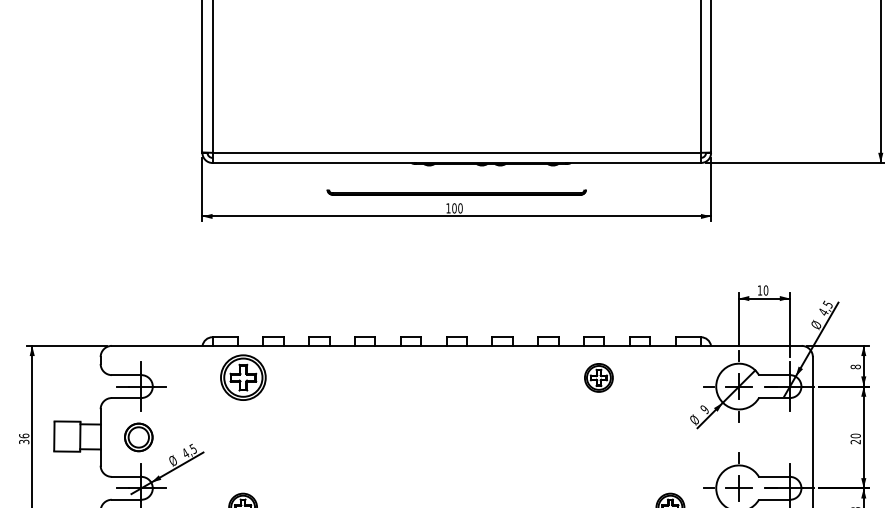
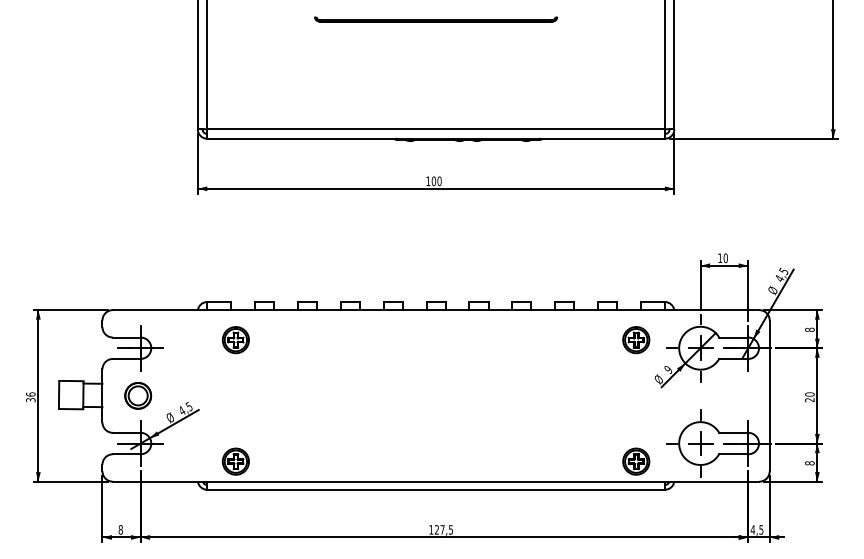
part: (457, 192) -> (436, 19), moved
part: (242, 378) -> (235, 340), size x0.62
part: (599, 378) -> (636, 340), moved

